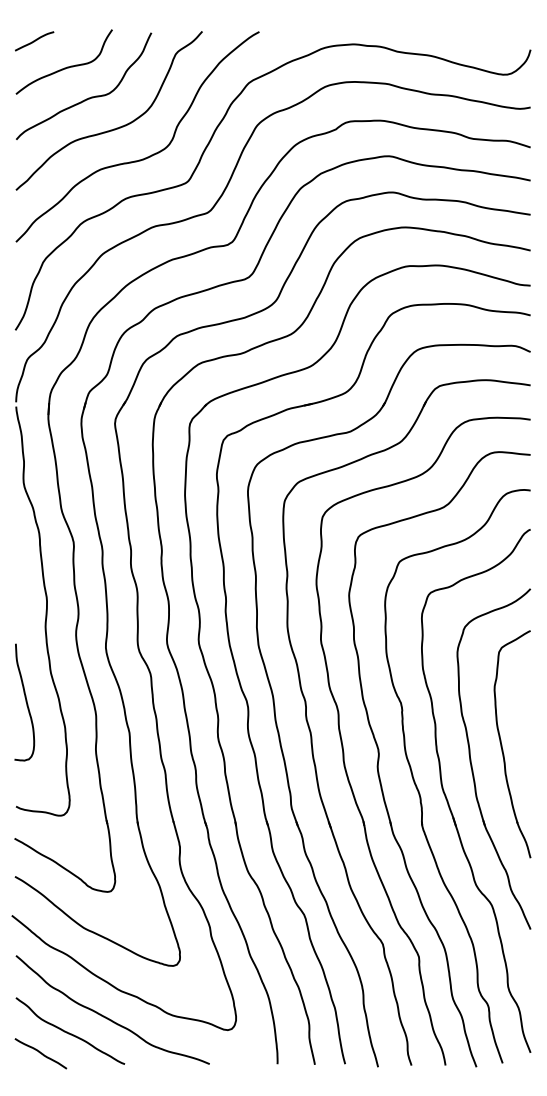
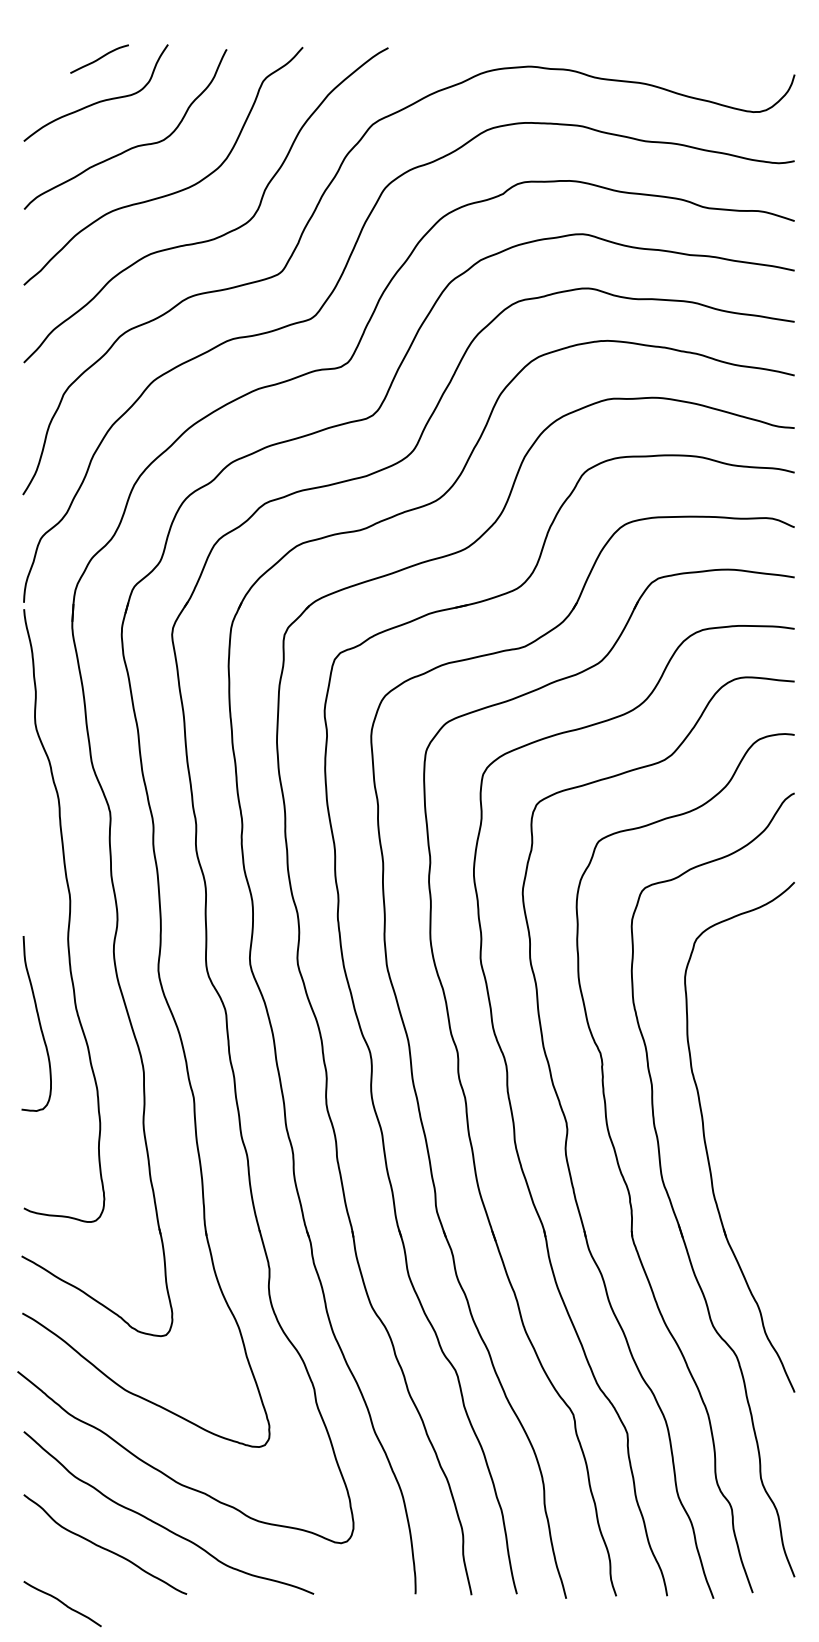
curve: (34, 41) -> (99, 59), moved
curve: (25, 702) -> (38, 1023), moved
part: (502, 744) -> (752, 1115), removed
curve: (40, 1053) -> (61, 1603), moved

